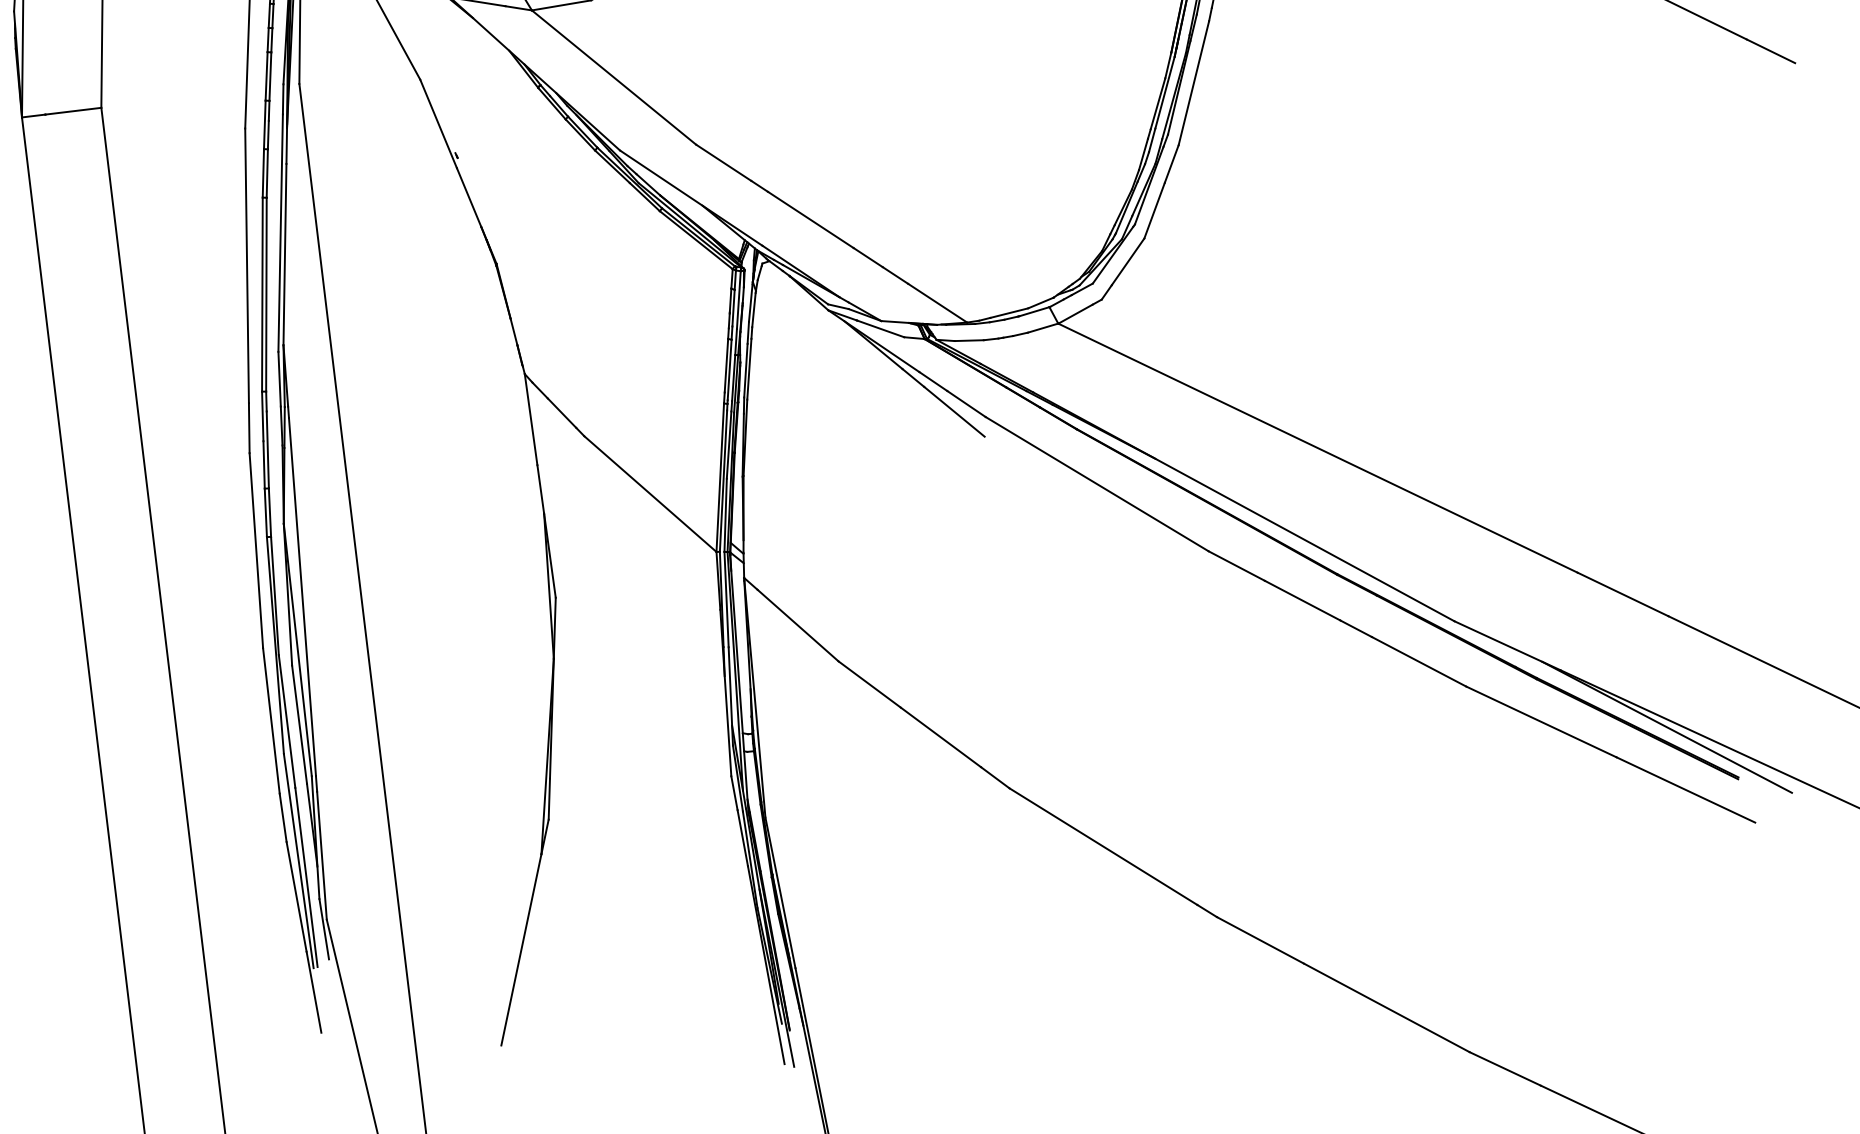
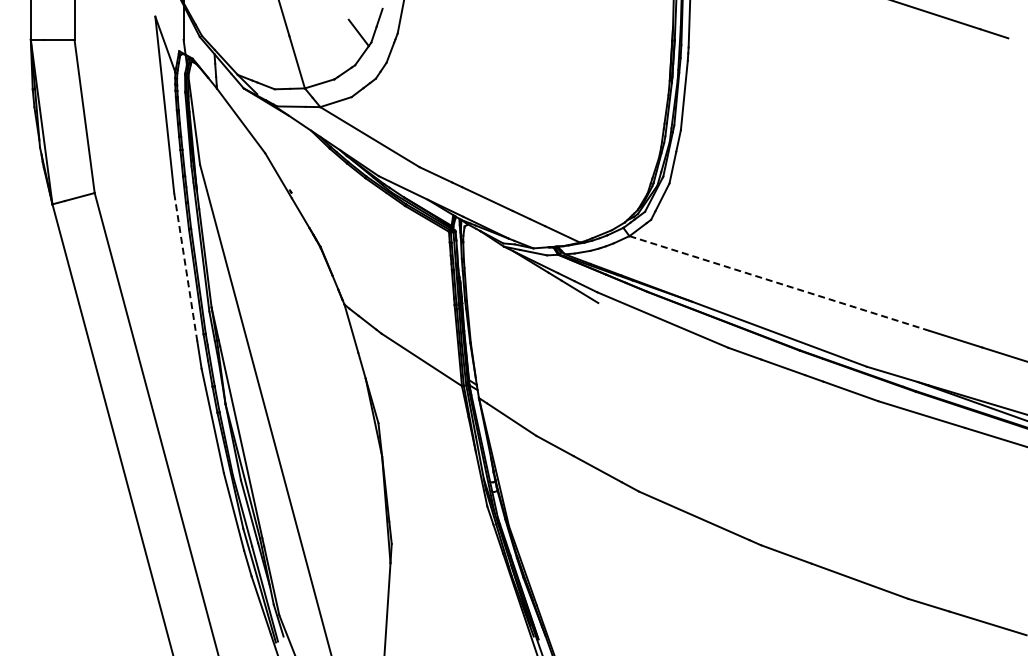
line: (246, 264) -> (185, 266), solid -> dashed
line: (1317, 448) -> (779, 283), solid -> dashed

